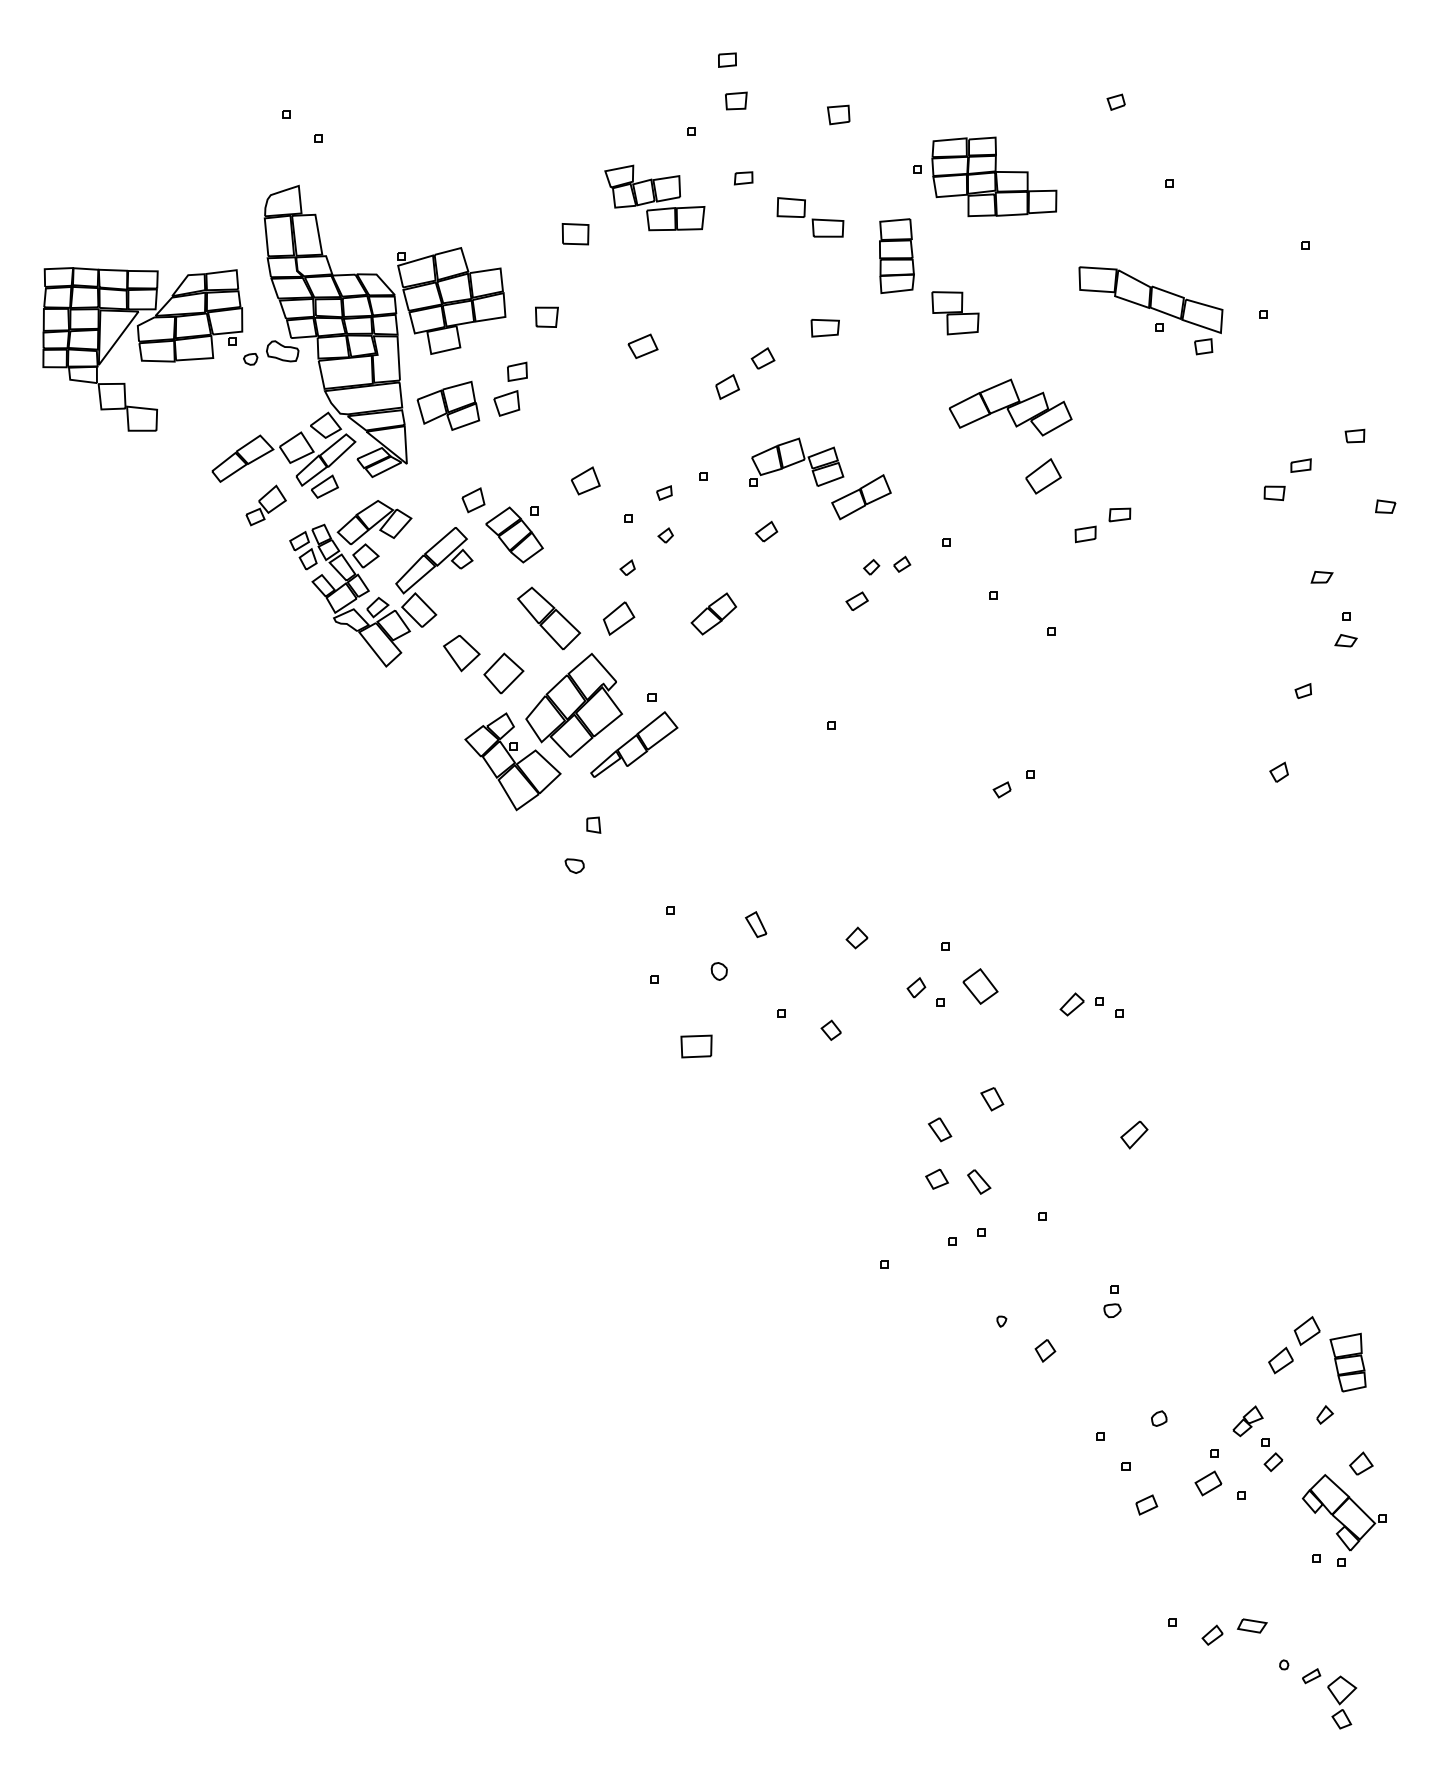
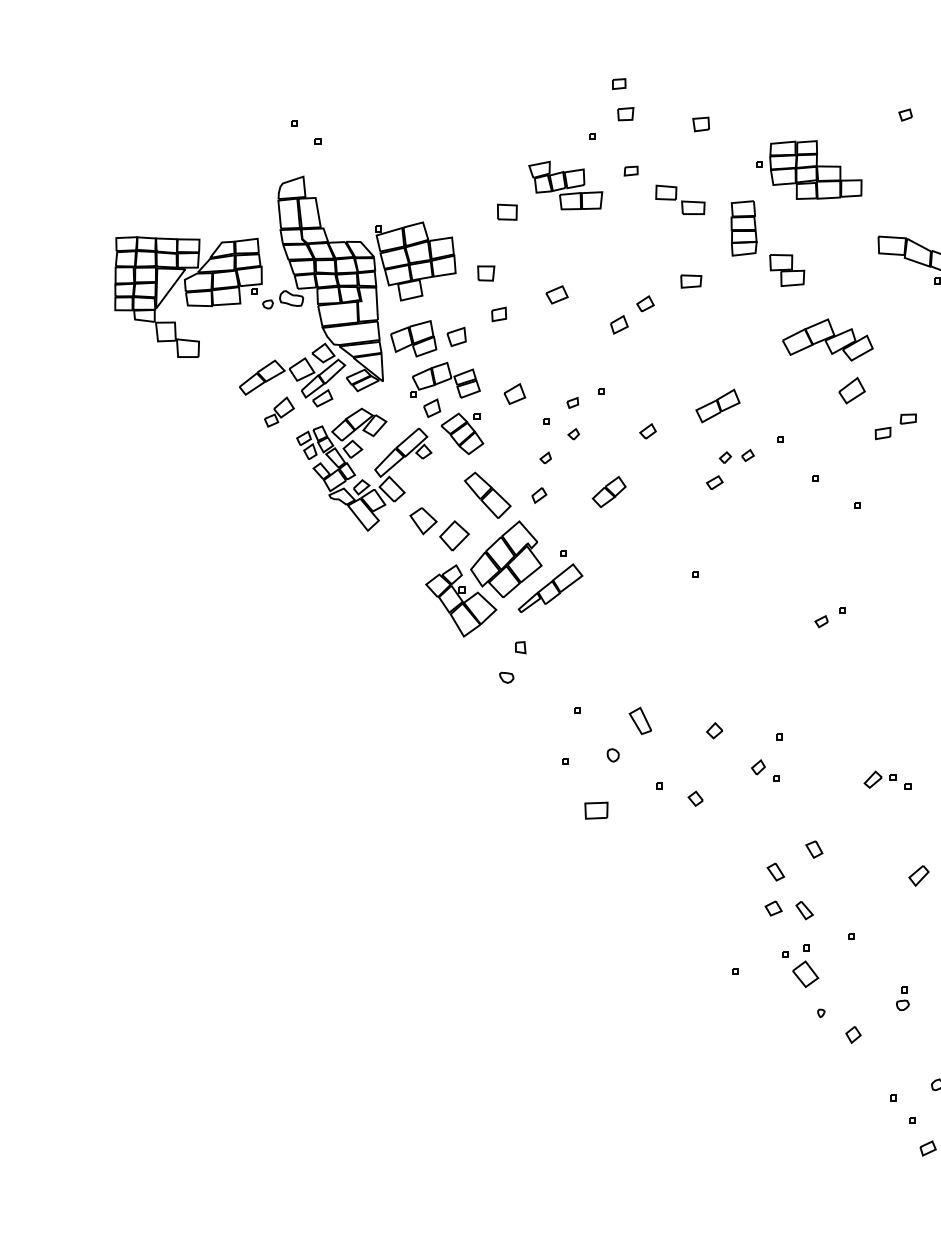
part: (517, 371) -> (499, 314), moved
part: (796, 461) -> (445, 379), moved
part: (618, 618) -> (538, 495), size x0.62
part: (755, 924) -> (639, 720), size x1.43
part: (980, 986) -> (805, 974), moved

